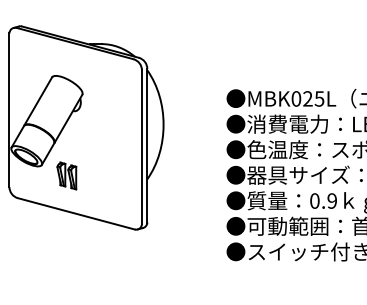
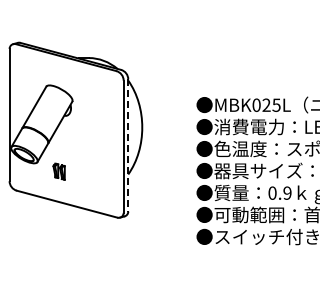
line: (147, 146) -> (128, 146), solid -> dashed
part: (67, 175) -> (59, 171), size x0.7

